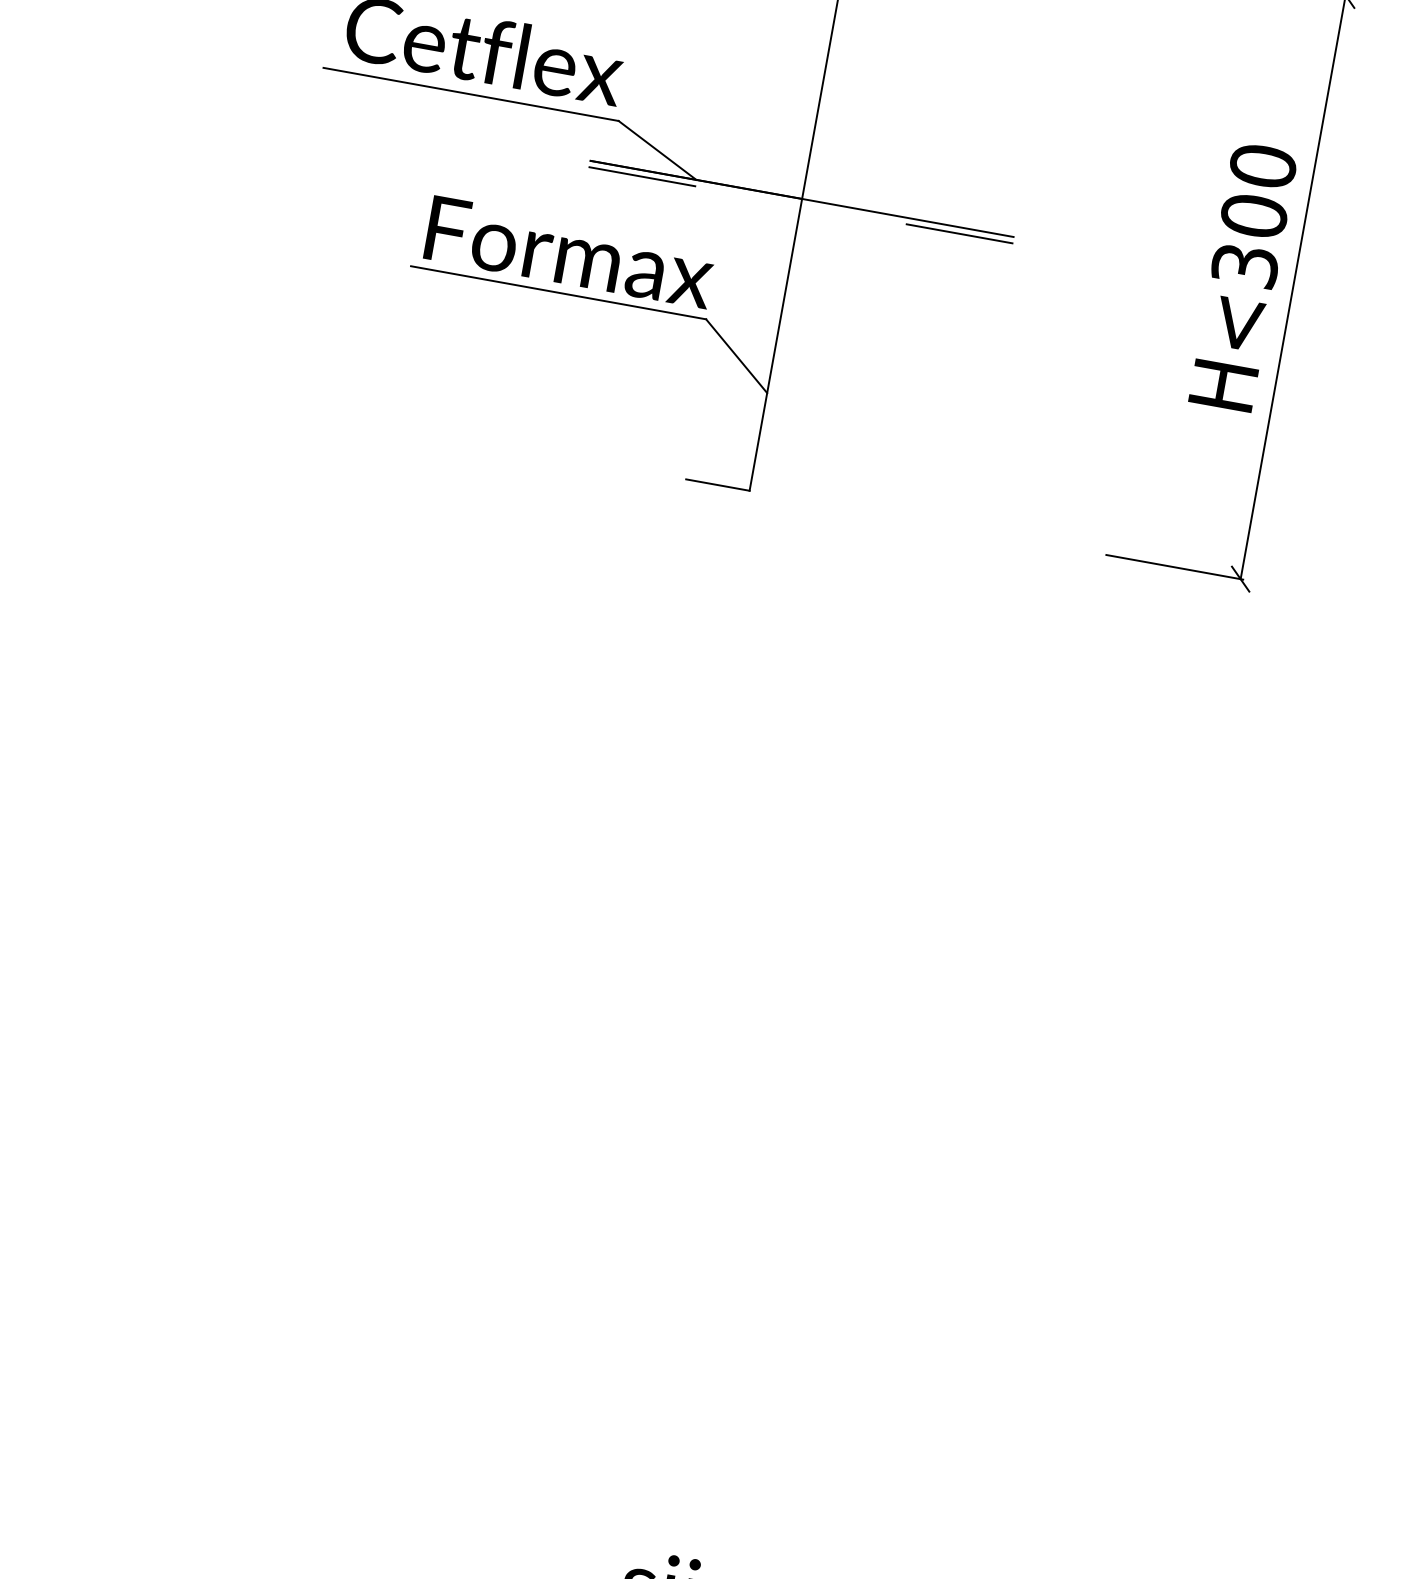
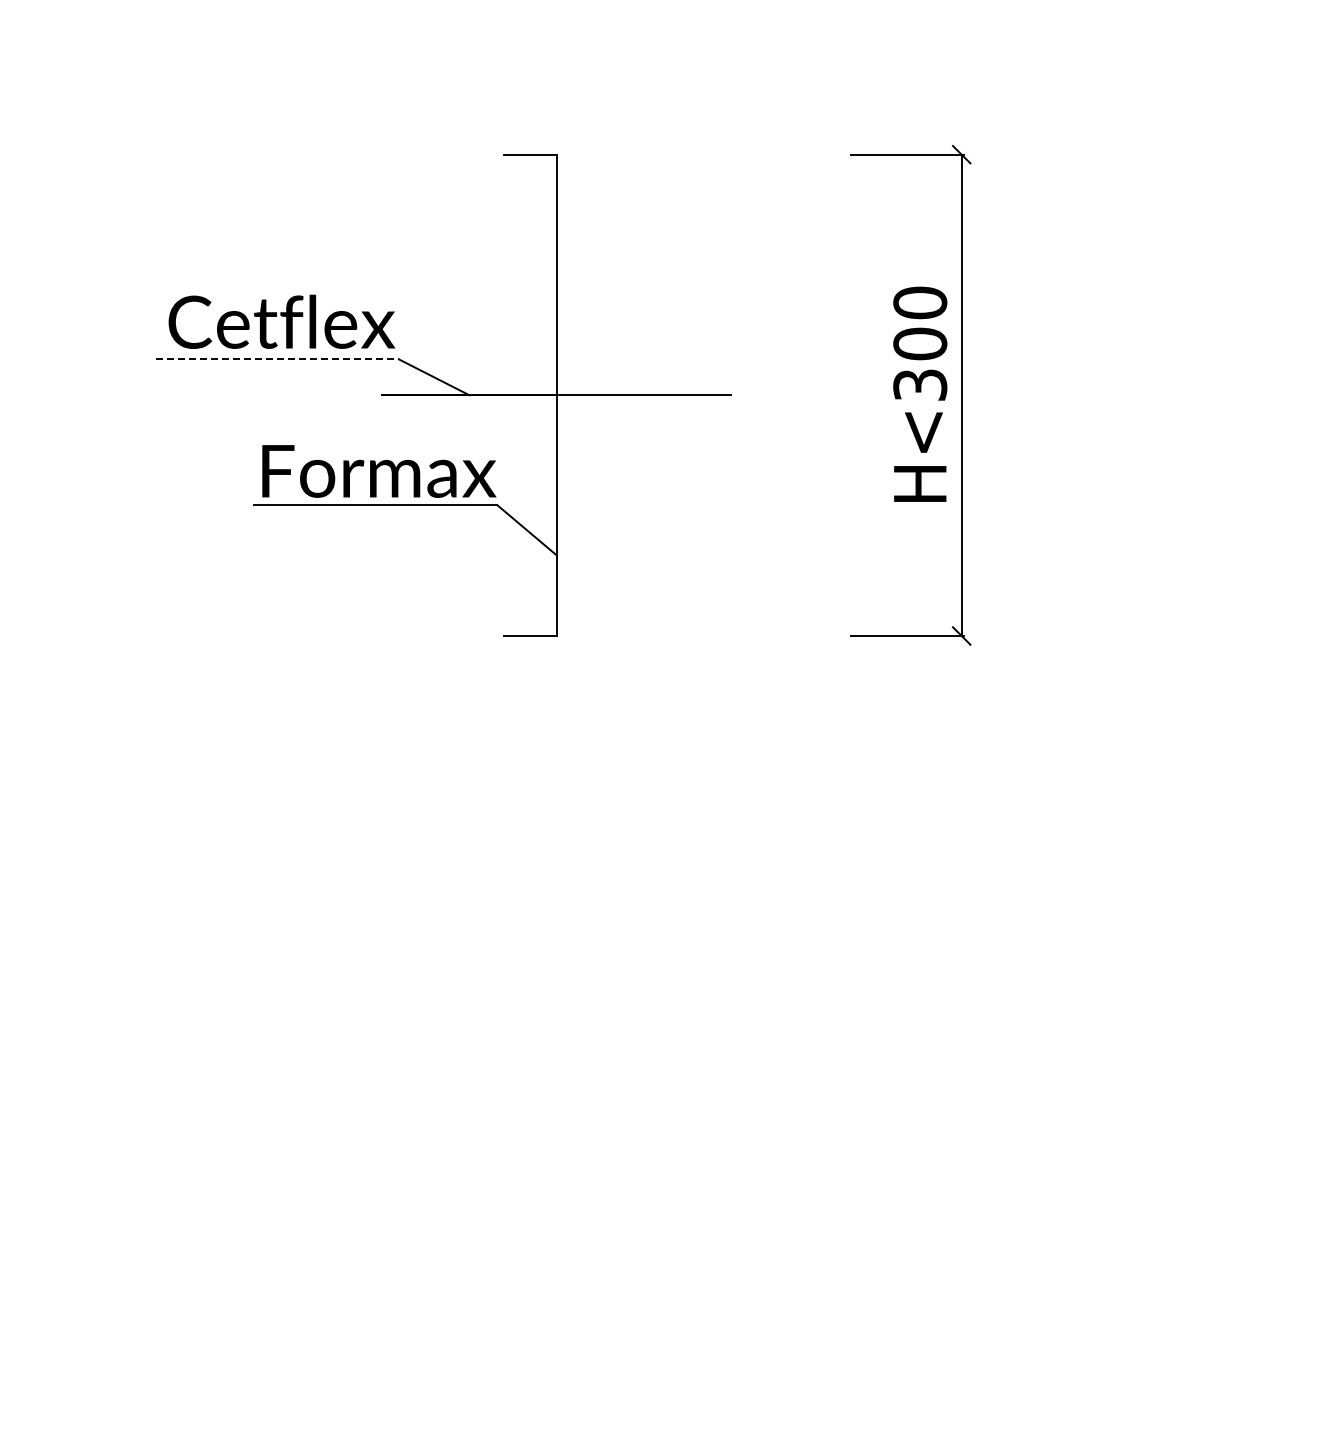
line: (471, 94) -> (277, 359), solid -> dashed
line: (641, 176) -> (425, 400), removed
line: (959, 233) -> (687, 400), removed

